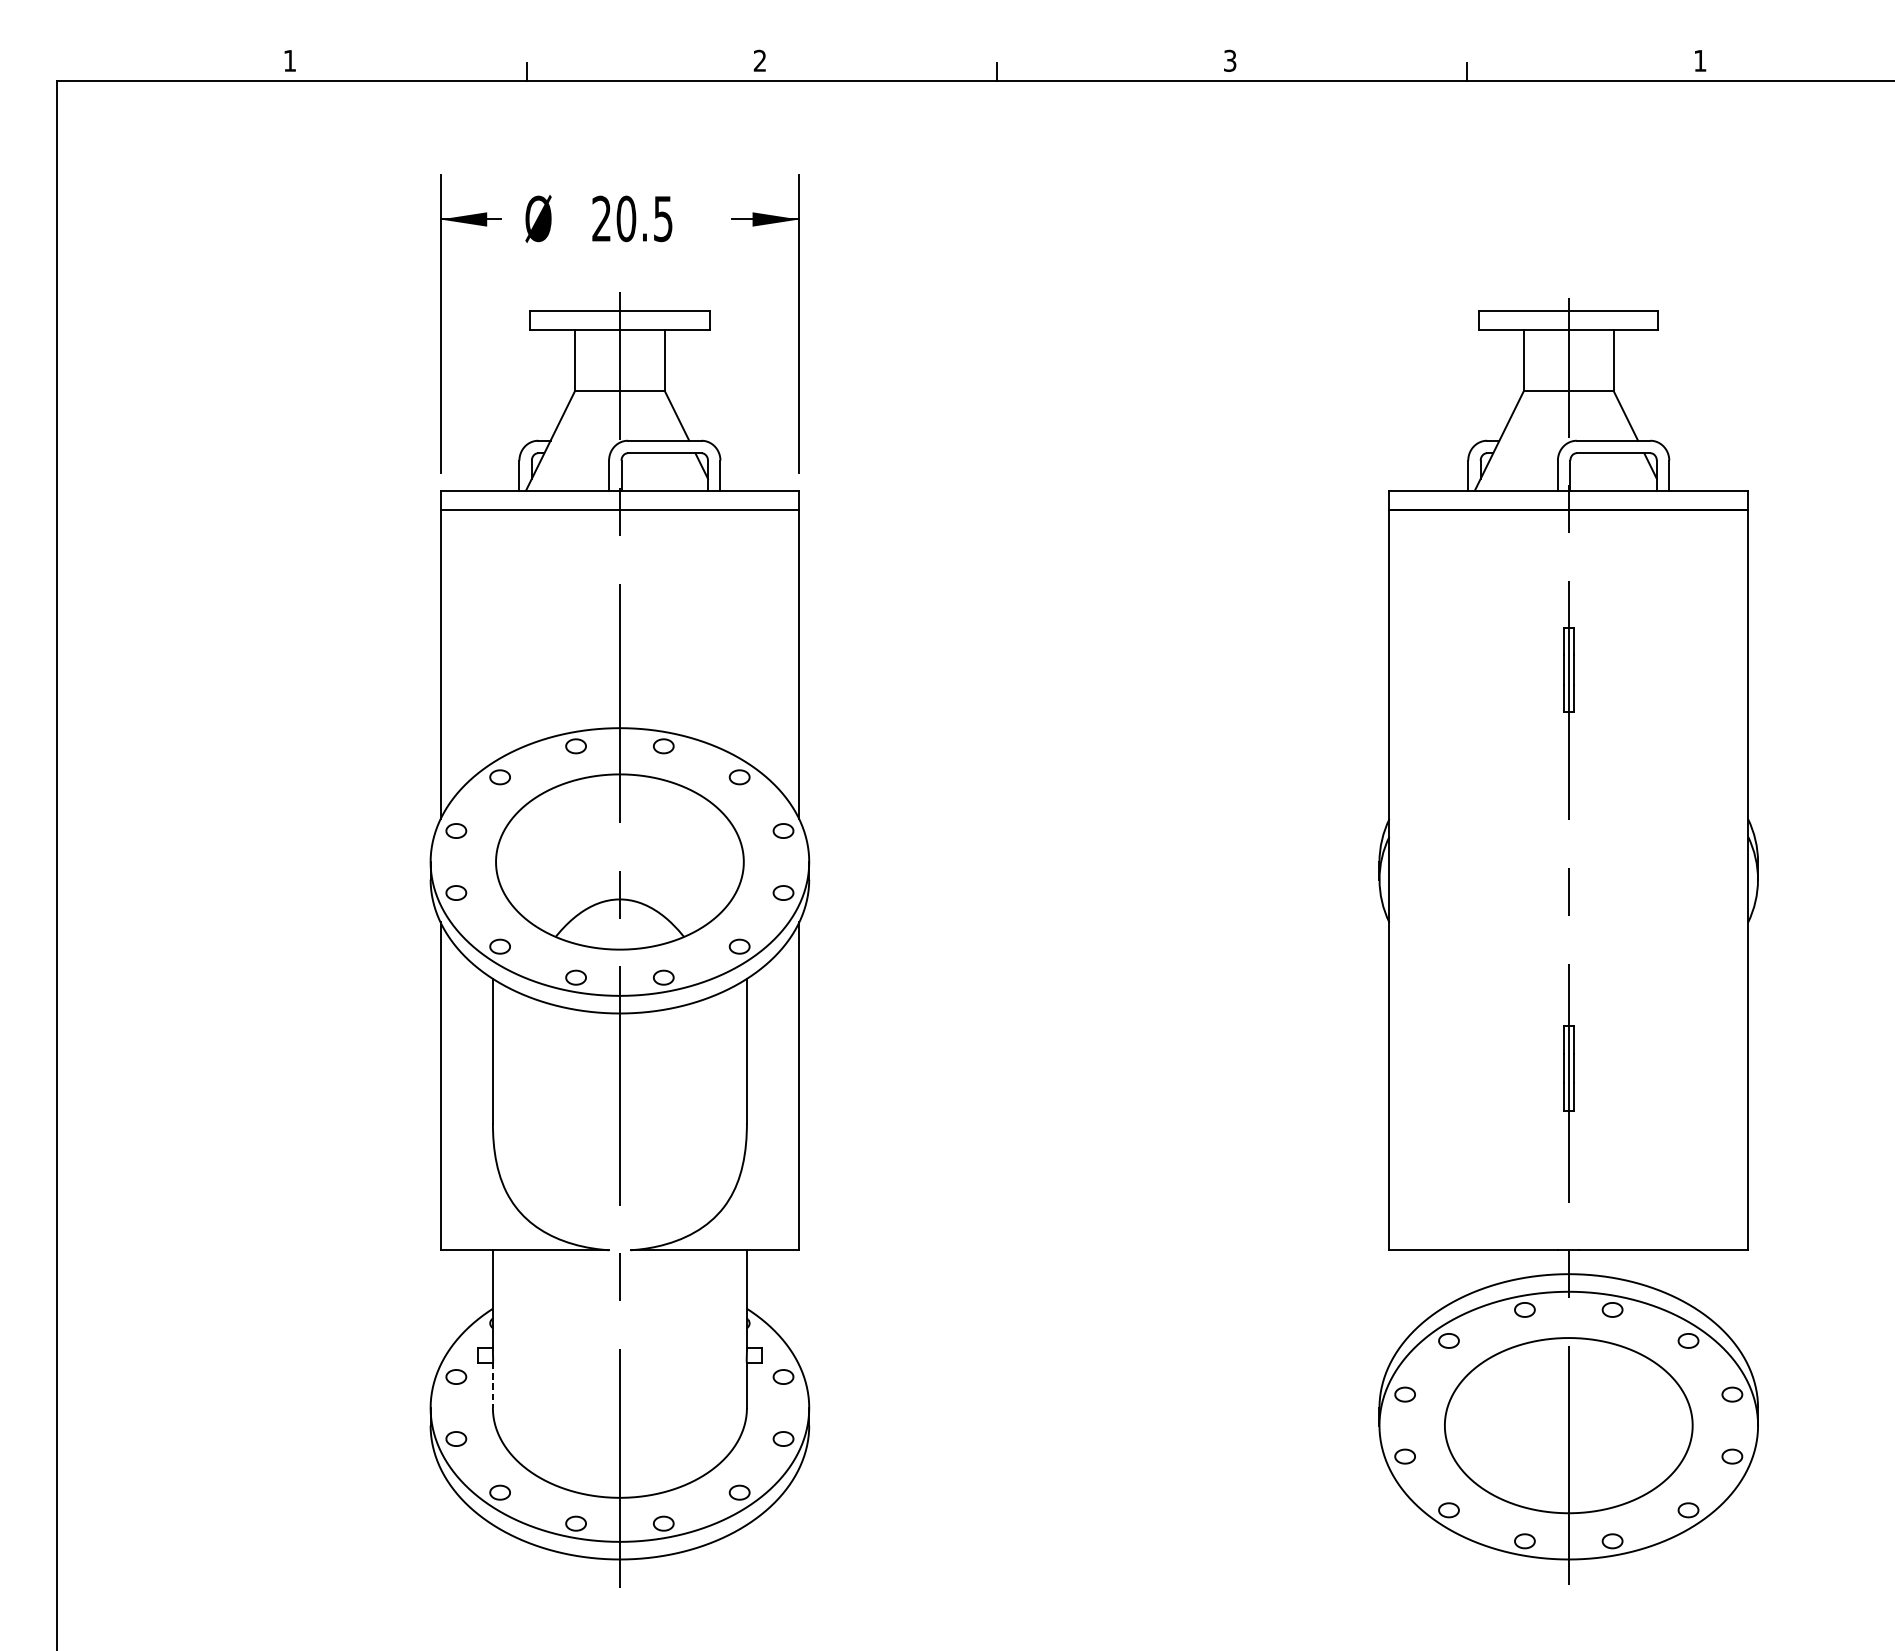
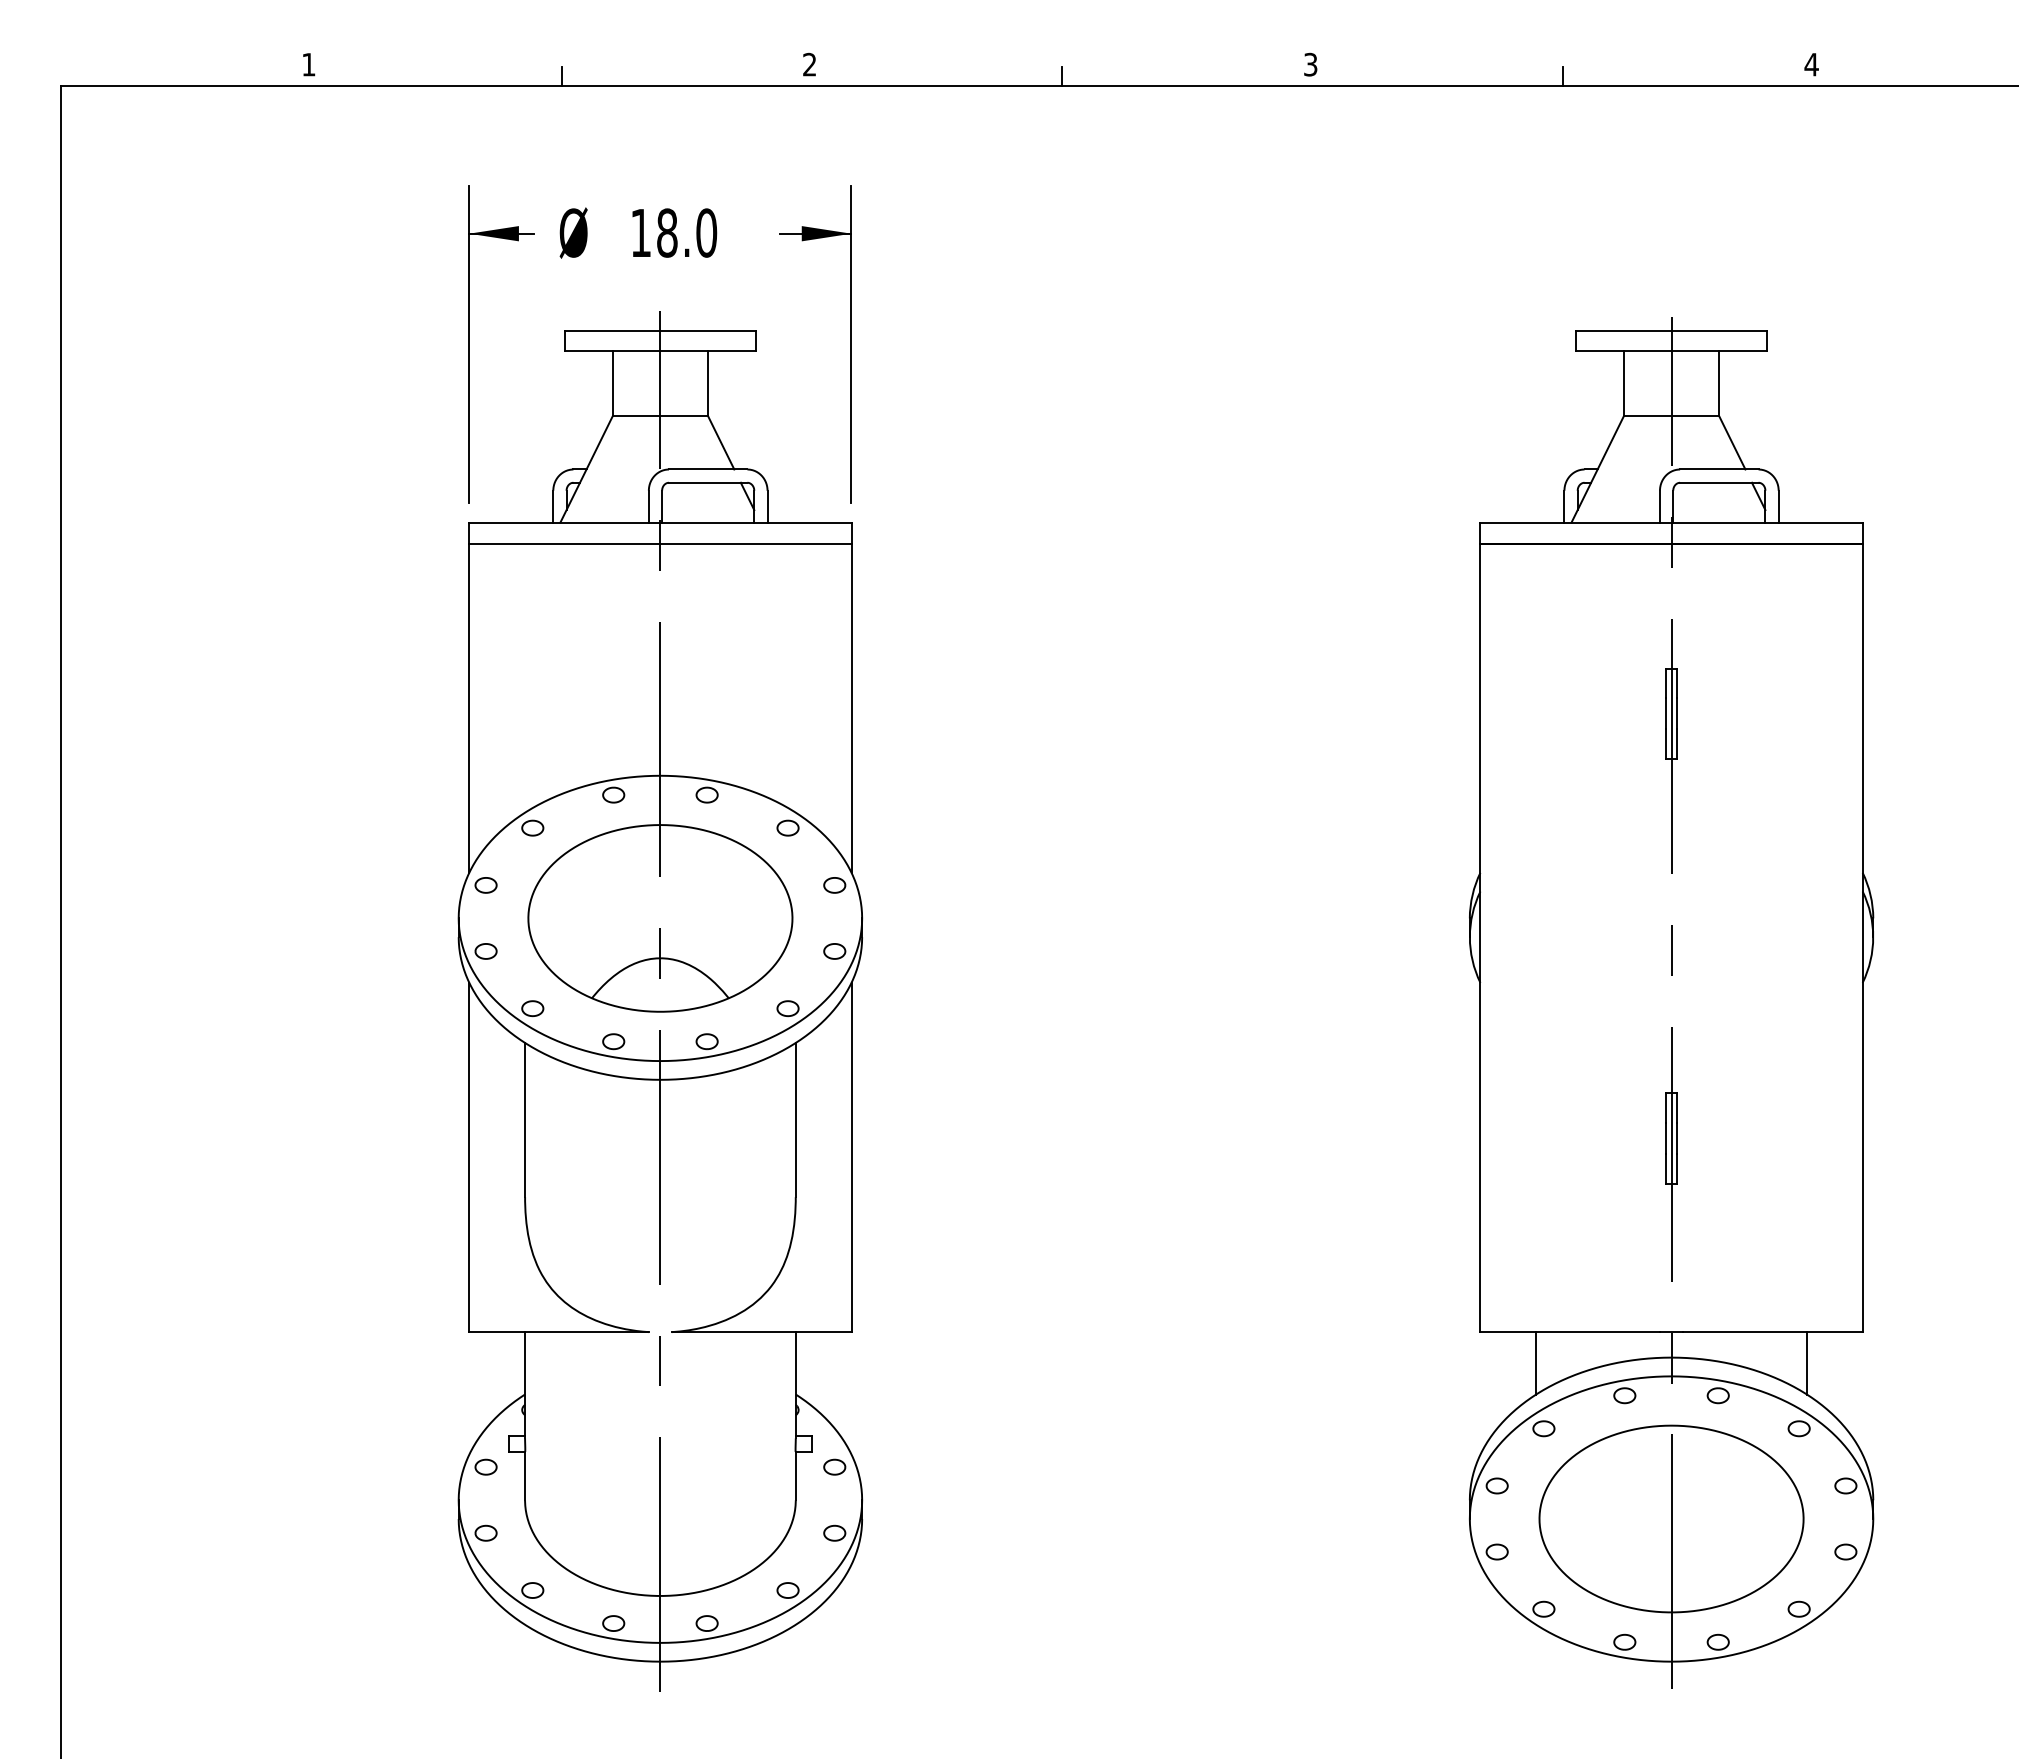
text: (1700, 60) -> (1811, 64), 1 -> 4
text: (633, 218) -> (674, 232), 20.5 -> 18.0
line: (1442, 1279) -> (1536, 1363), added
line: (1695, 1279) -> (1806, 1363), added
line: (493, 1385) -> (525, 1476), dashed -> solid

